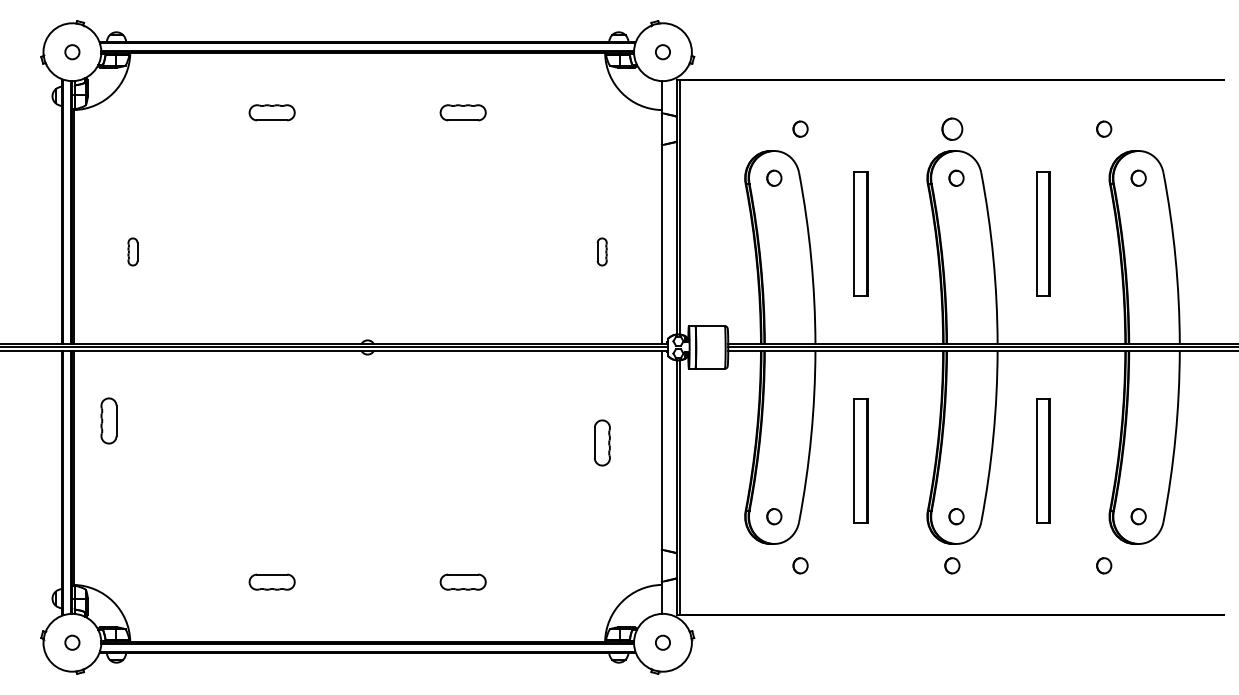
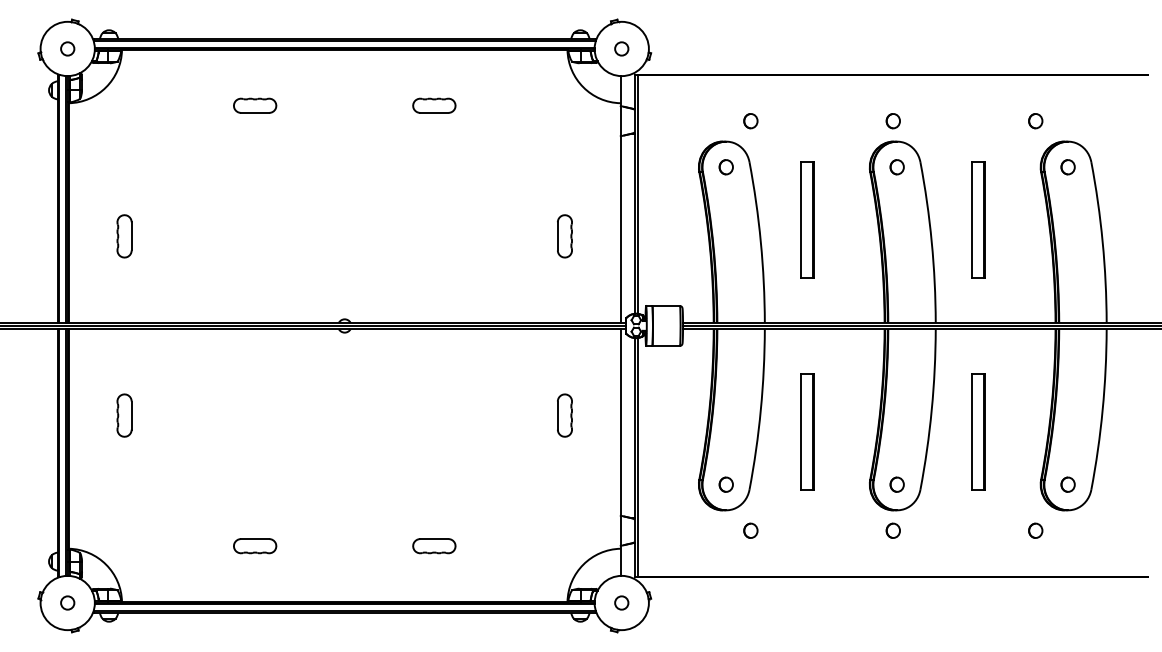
part: (952, 128) -> (893, 120), size x0.71
part: (132, 251) -> (124, 235), size x1.67
part: (601, 251) -> (564, 235), size x1.67
part: (108, 420) -> (124, 415), moved

